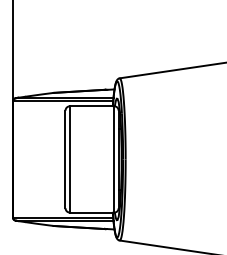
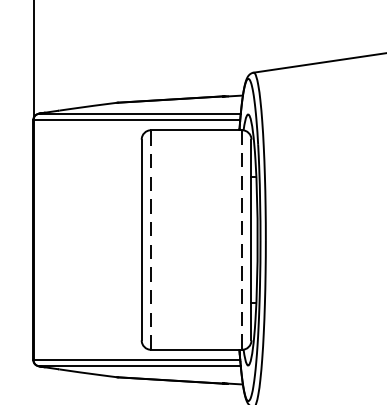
line: (70, 158) -> (152, 238), solid -> dashed
line: (114, 159) -> (242, 240), solid -> dashed

